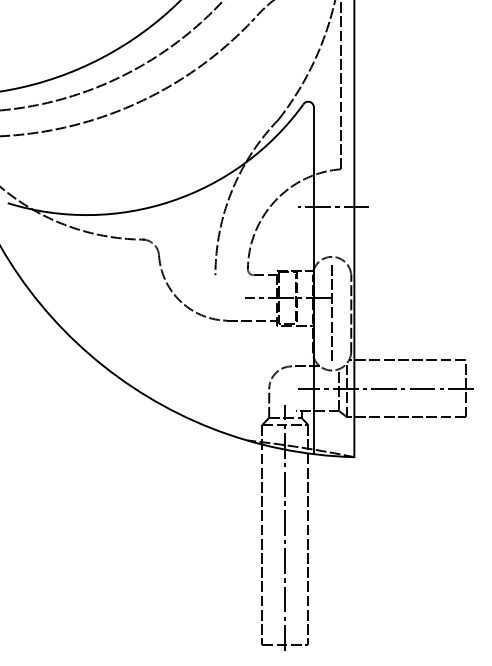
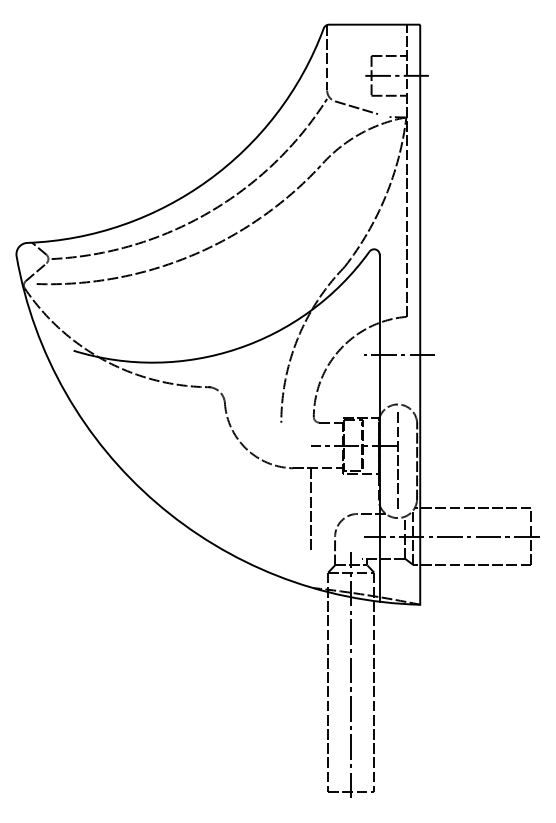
line: (244, 362) -> (310, 510), added

